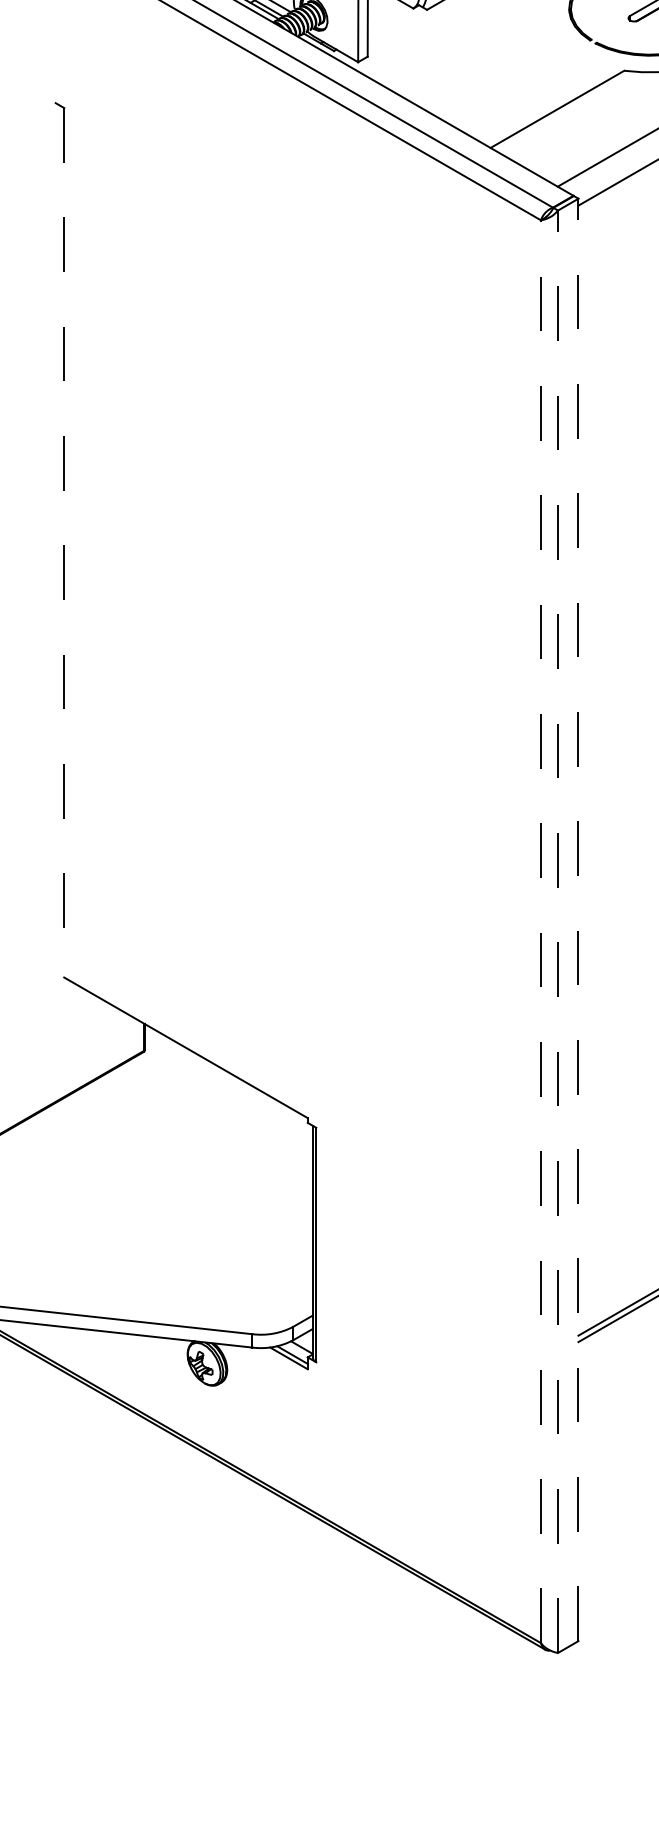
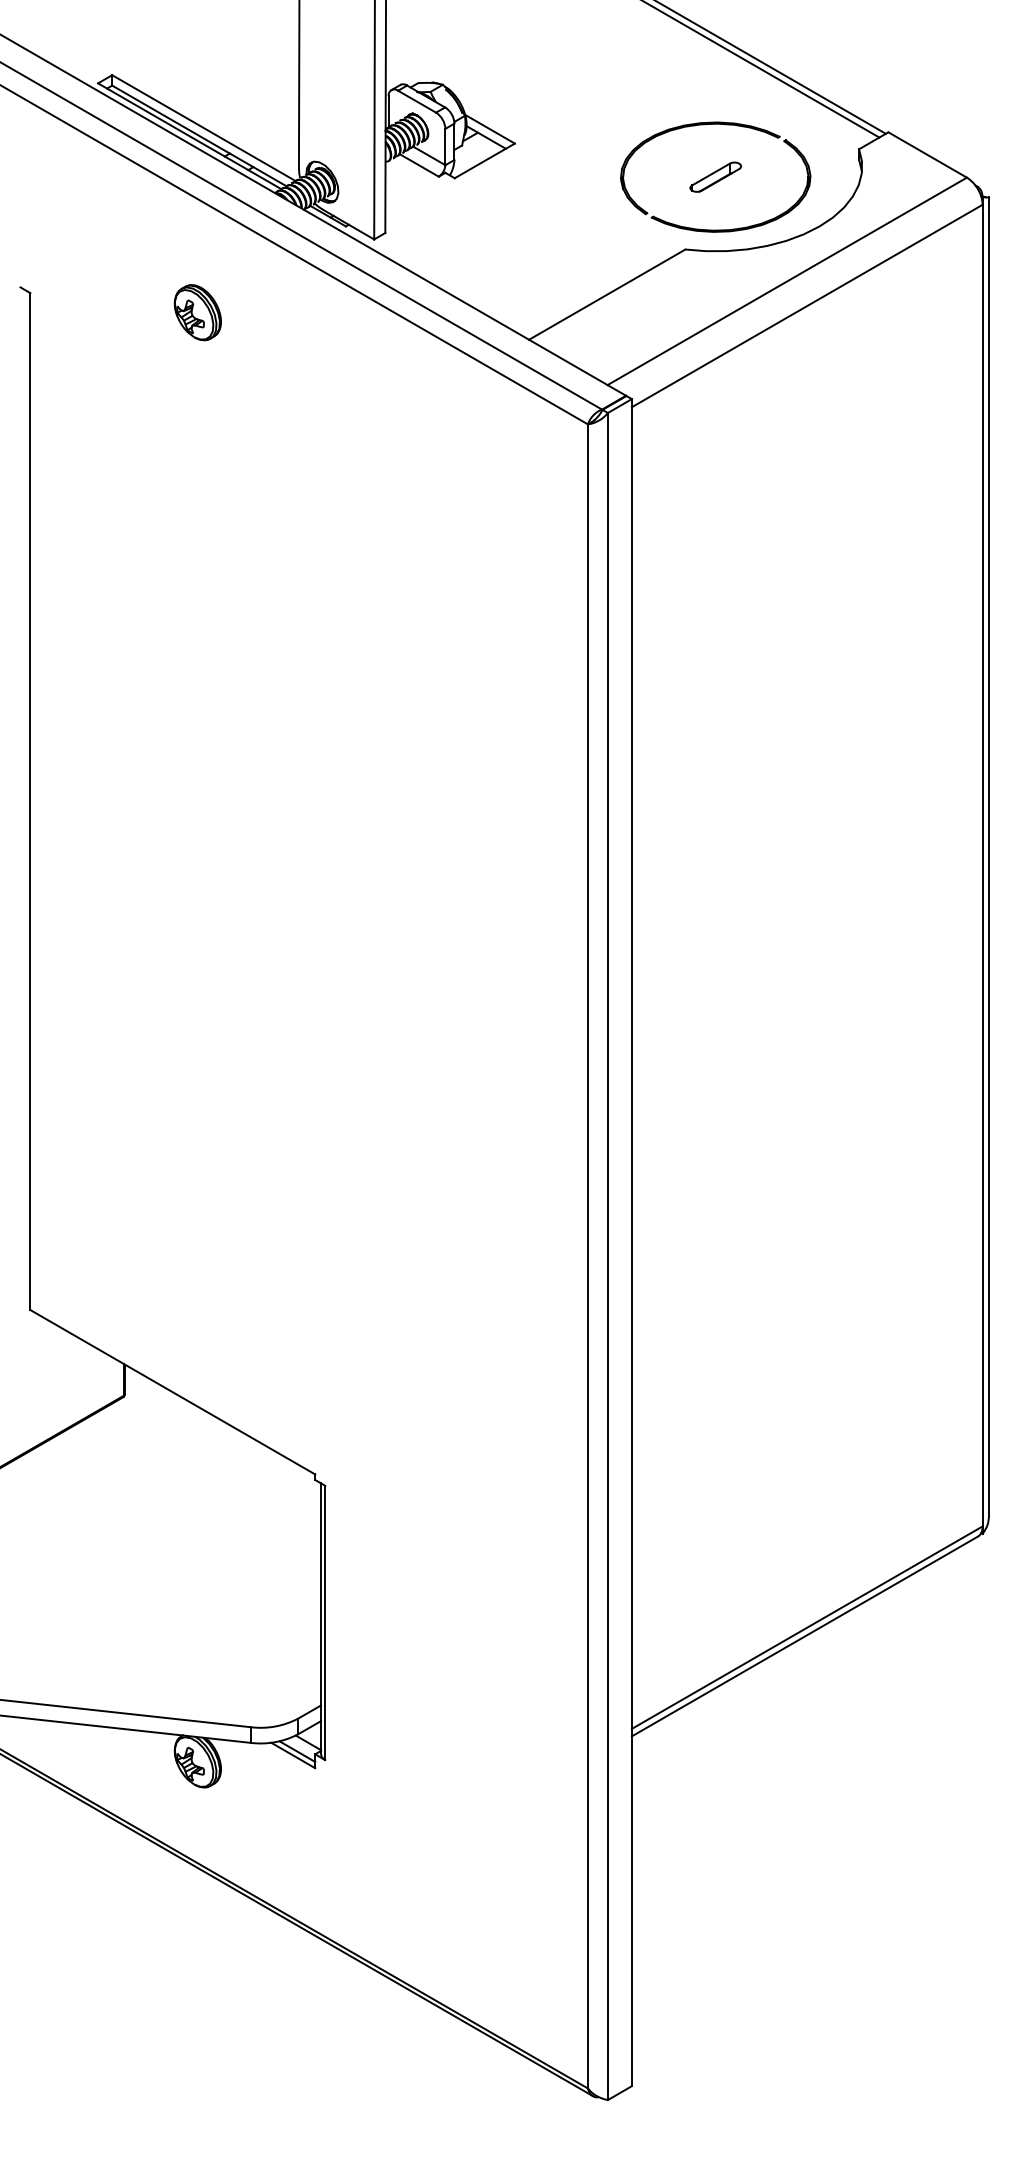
part: (207, 124) -> (197, 312), added
line: (64, 543) -> (30, 802), dashed -> solid
line: (578, 919) -> (631, 1242), dashed -> solid
line: (541, 930) -> (588, 1255), dashed -> solid
line: (557, 931) -> (607, 1256), dashed -> solid

